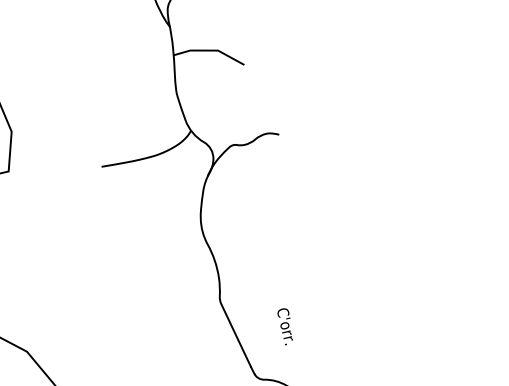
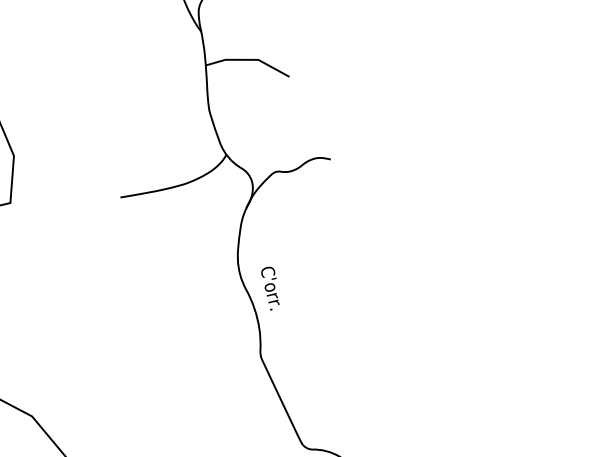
text: (284, 326) -> (269, 288), moved

